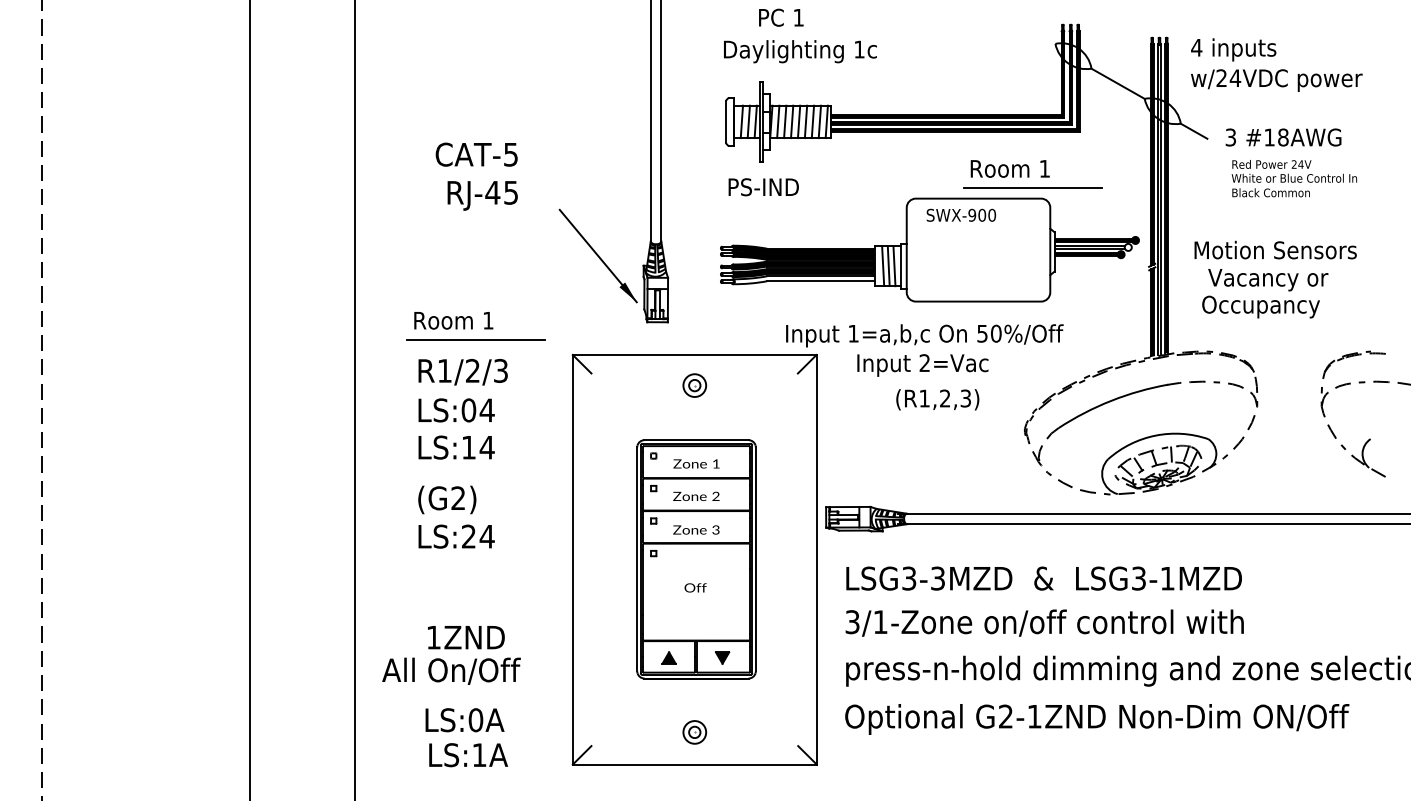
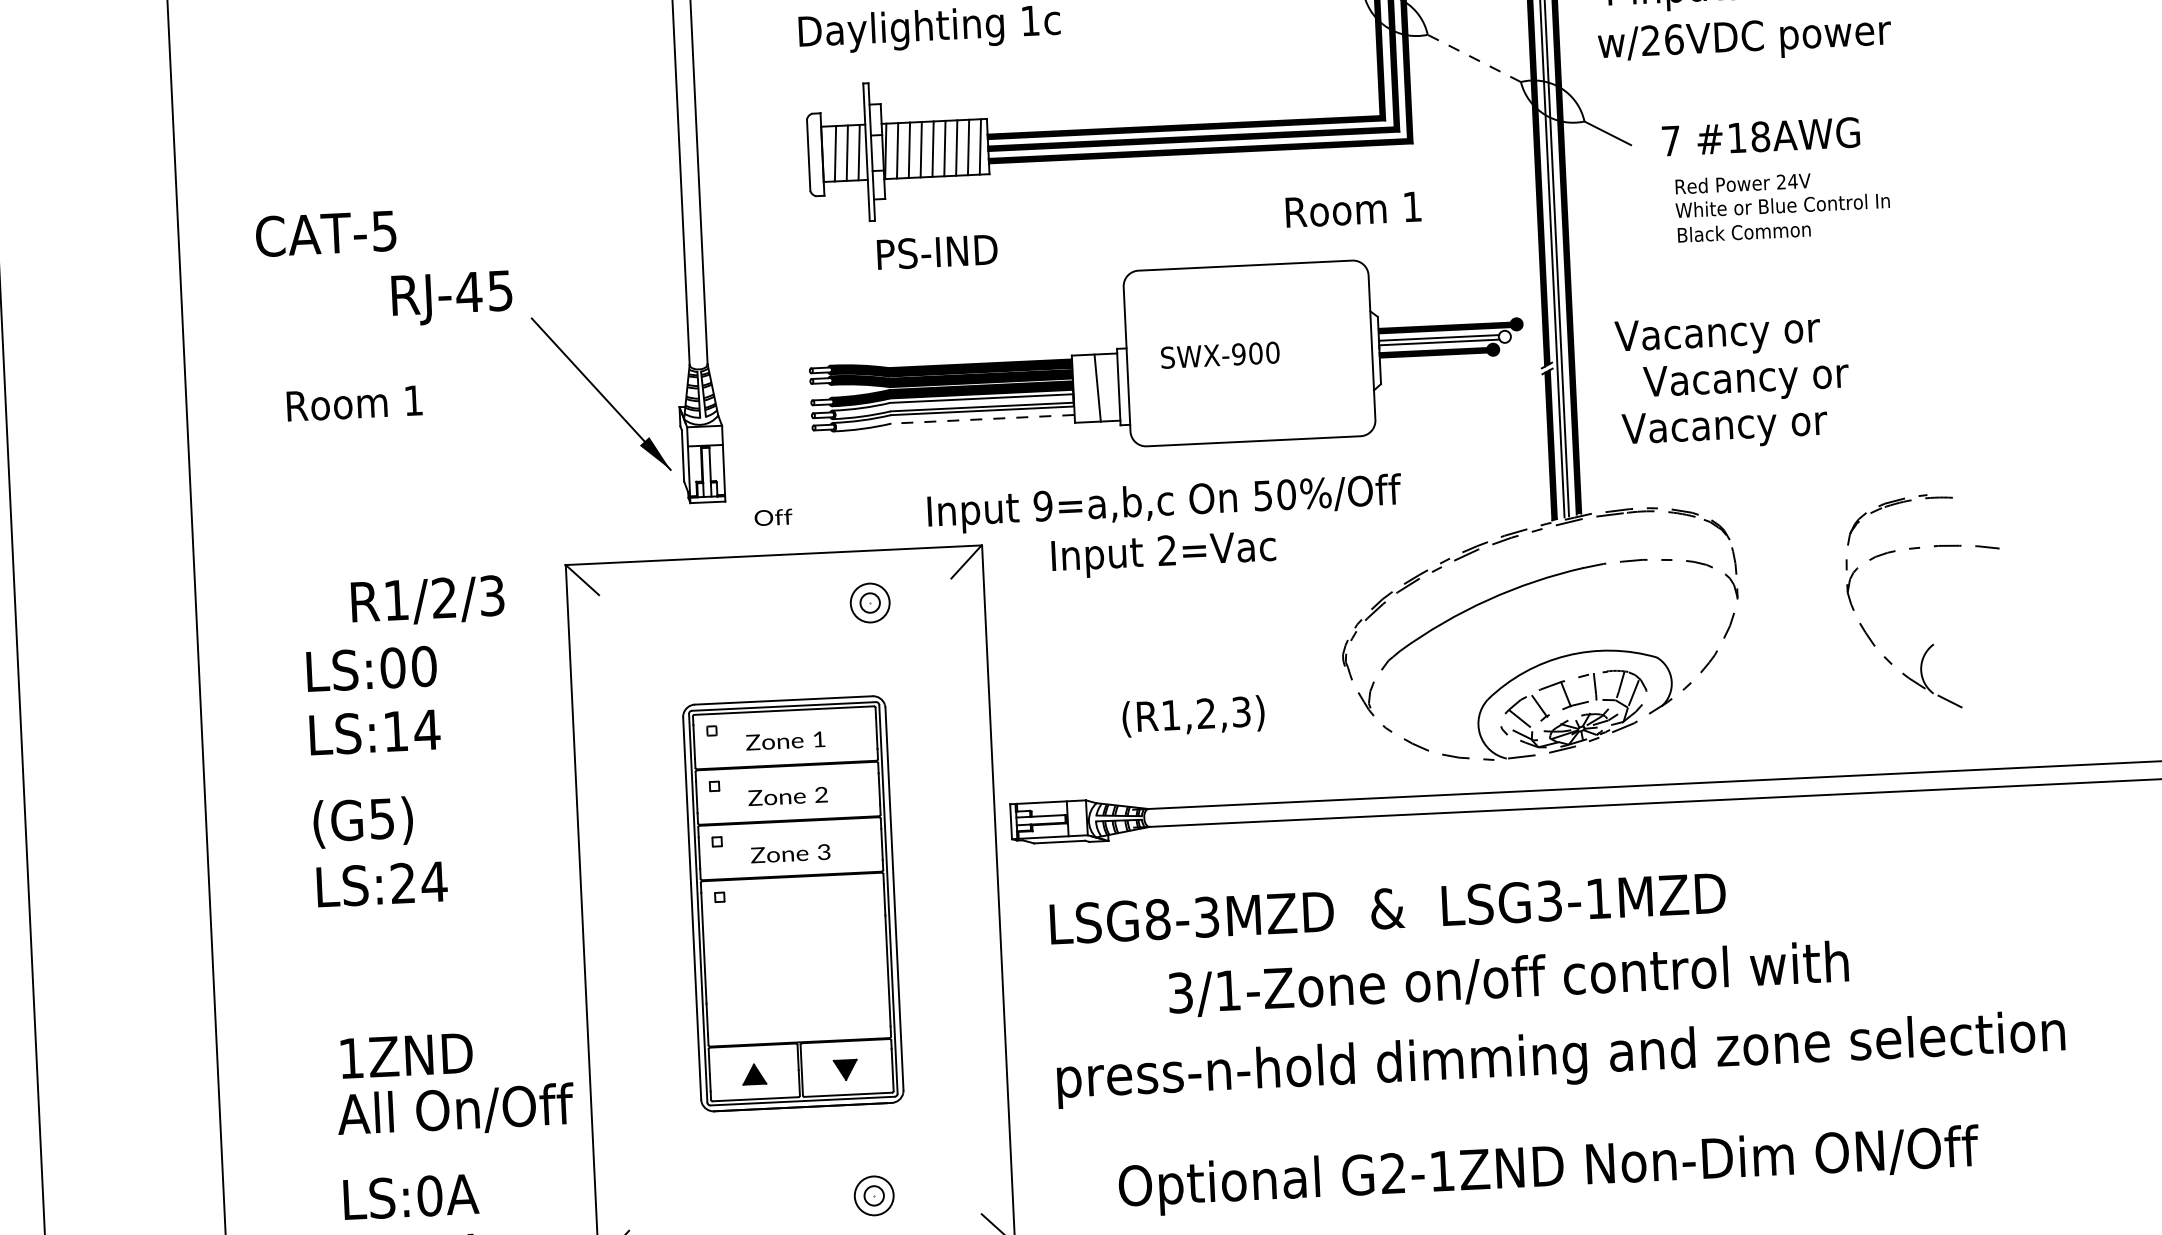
text: (1235, 78) -> (1674, 39), w/24VDC -> w/26VDC
line: (1118, 83) -> (1474, 57), solid -> dashed
text: (1230, 137) -> (1670, 141), 3 -> 7
text: (476, 154) -> (325, 233), moved
text: (1009, 168) -> (1352, 209), moved
text: (763, 187) -> (936, 252), moved
line: (1032, 188) -> (1336, 243), removed
text: (482, 195) -> (451, 297), moved
text: (961, 214) -> (1220, 353), moved
text: (1274, 251) -> (1754, 332), Motion Sensors -> Vacancy or
line: (883, 265) -> (1088, 387), removed
line: (894, 266) -> (1107, 388), removed
fill: (803, 273) -> (952, 407), removed
line: (820, 281) -> (982, 419), solid -> dashed
text: (1256, 306) -> (1728, 427), Occupancy -> Vacancy or
text: (453, 320) -> (354, 403), moved
text: (853, 333) -> (1042, 505), 1=a,b,c -> 9=a,b,c
line: (476, 340) -> (400, 548), removed
text: (462, 372) -> (426, 601), moved
part: (694, 385) -> (869, 602), moved
text: (937, 399) -> (1193, 715), moved
text: (486, 410) -> (422, 666), LS:04 -> LS:00
text: (458, 498) -> (382, 819), (G2) -> (G5)
text: (909, 578) -> (1158, 919), LSG3-3MZD -> LSG8-3MZD
text: (695, 587) -> (773, 516), moved
text: (1044, 622) -> (1508, 978), moved
text: (451, 670) -> (455, 1109), moved
text: (1097, 719) -> (1549, 1171), moved
part: (694, 732) -> (873, 1196), moved

